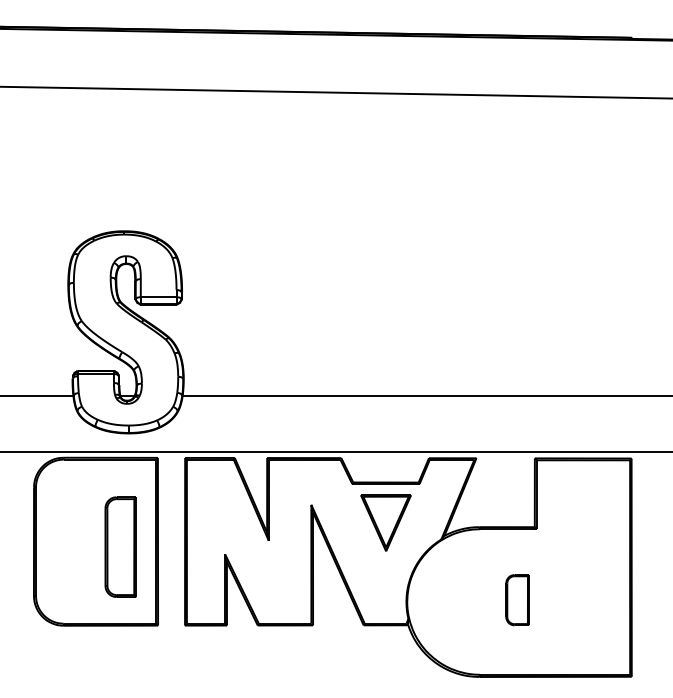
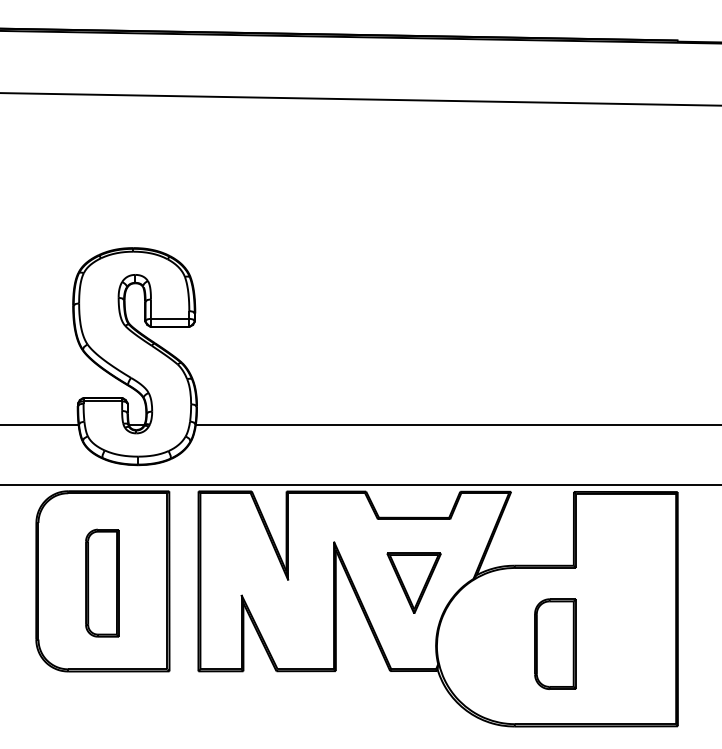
part: (385, 522) -> (413, 582), moved
part: (120, 546) -> (102, 582), moved
part: (517, 599) -> (555, 643), size x1.67

